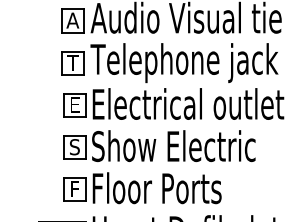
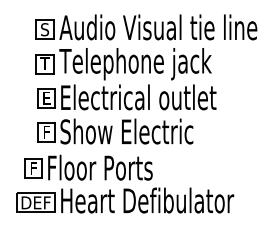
text: (72, 20) -> (44, 29), A -> S
text: (74, 147) -> (46, 132), S -> F
part: (142, 187) -> (88, 167), moved

